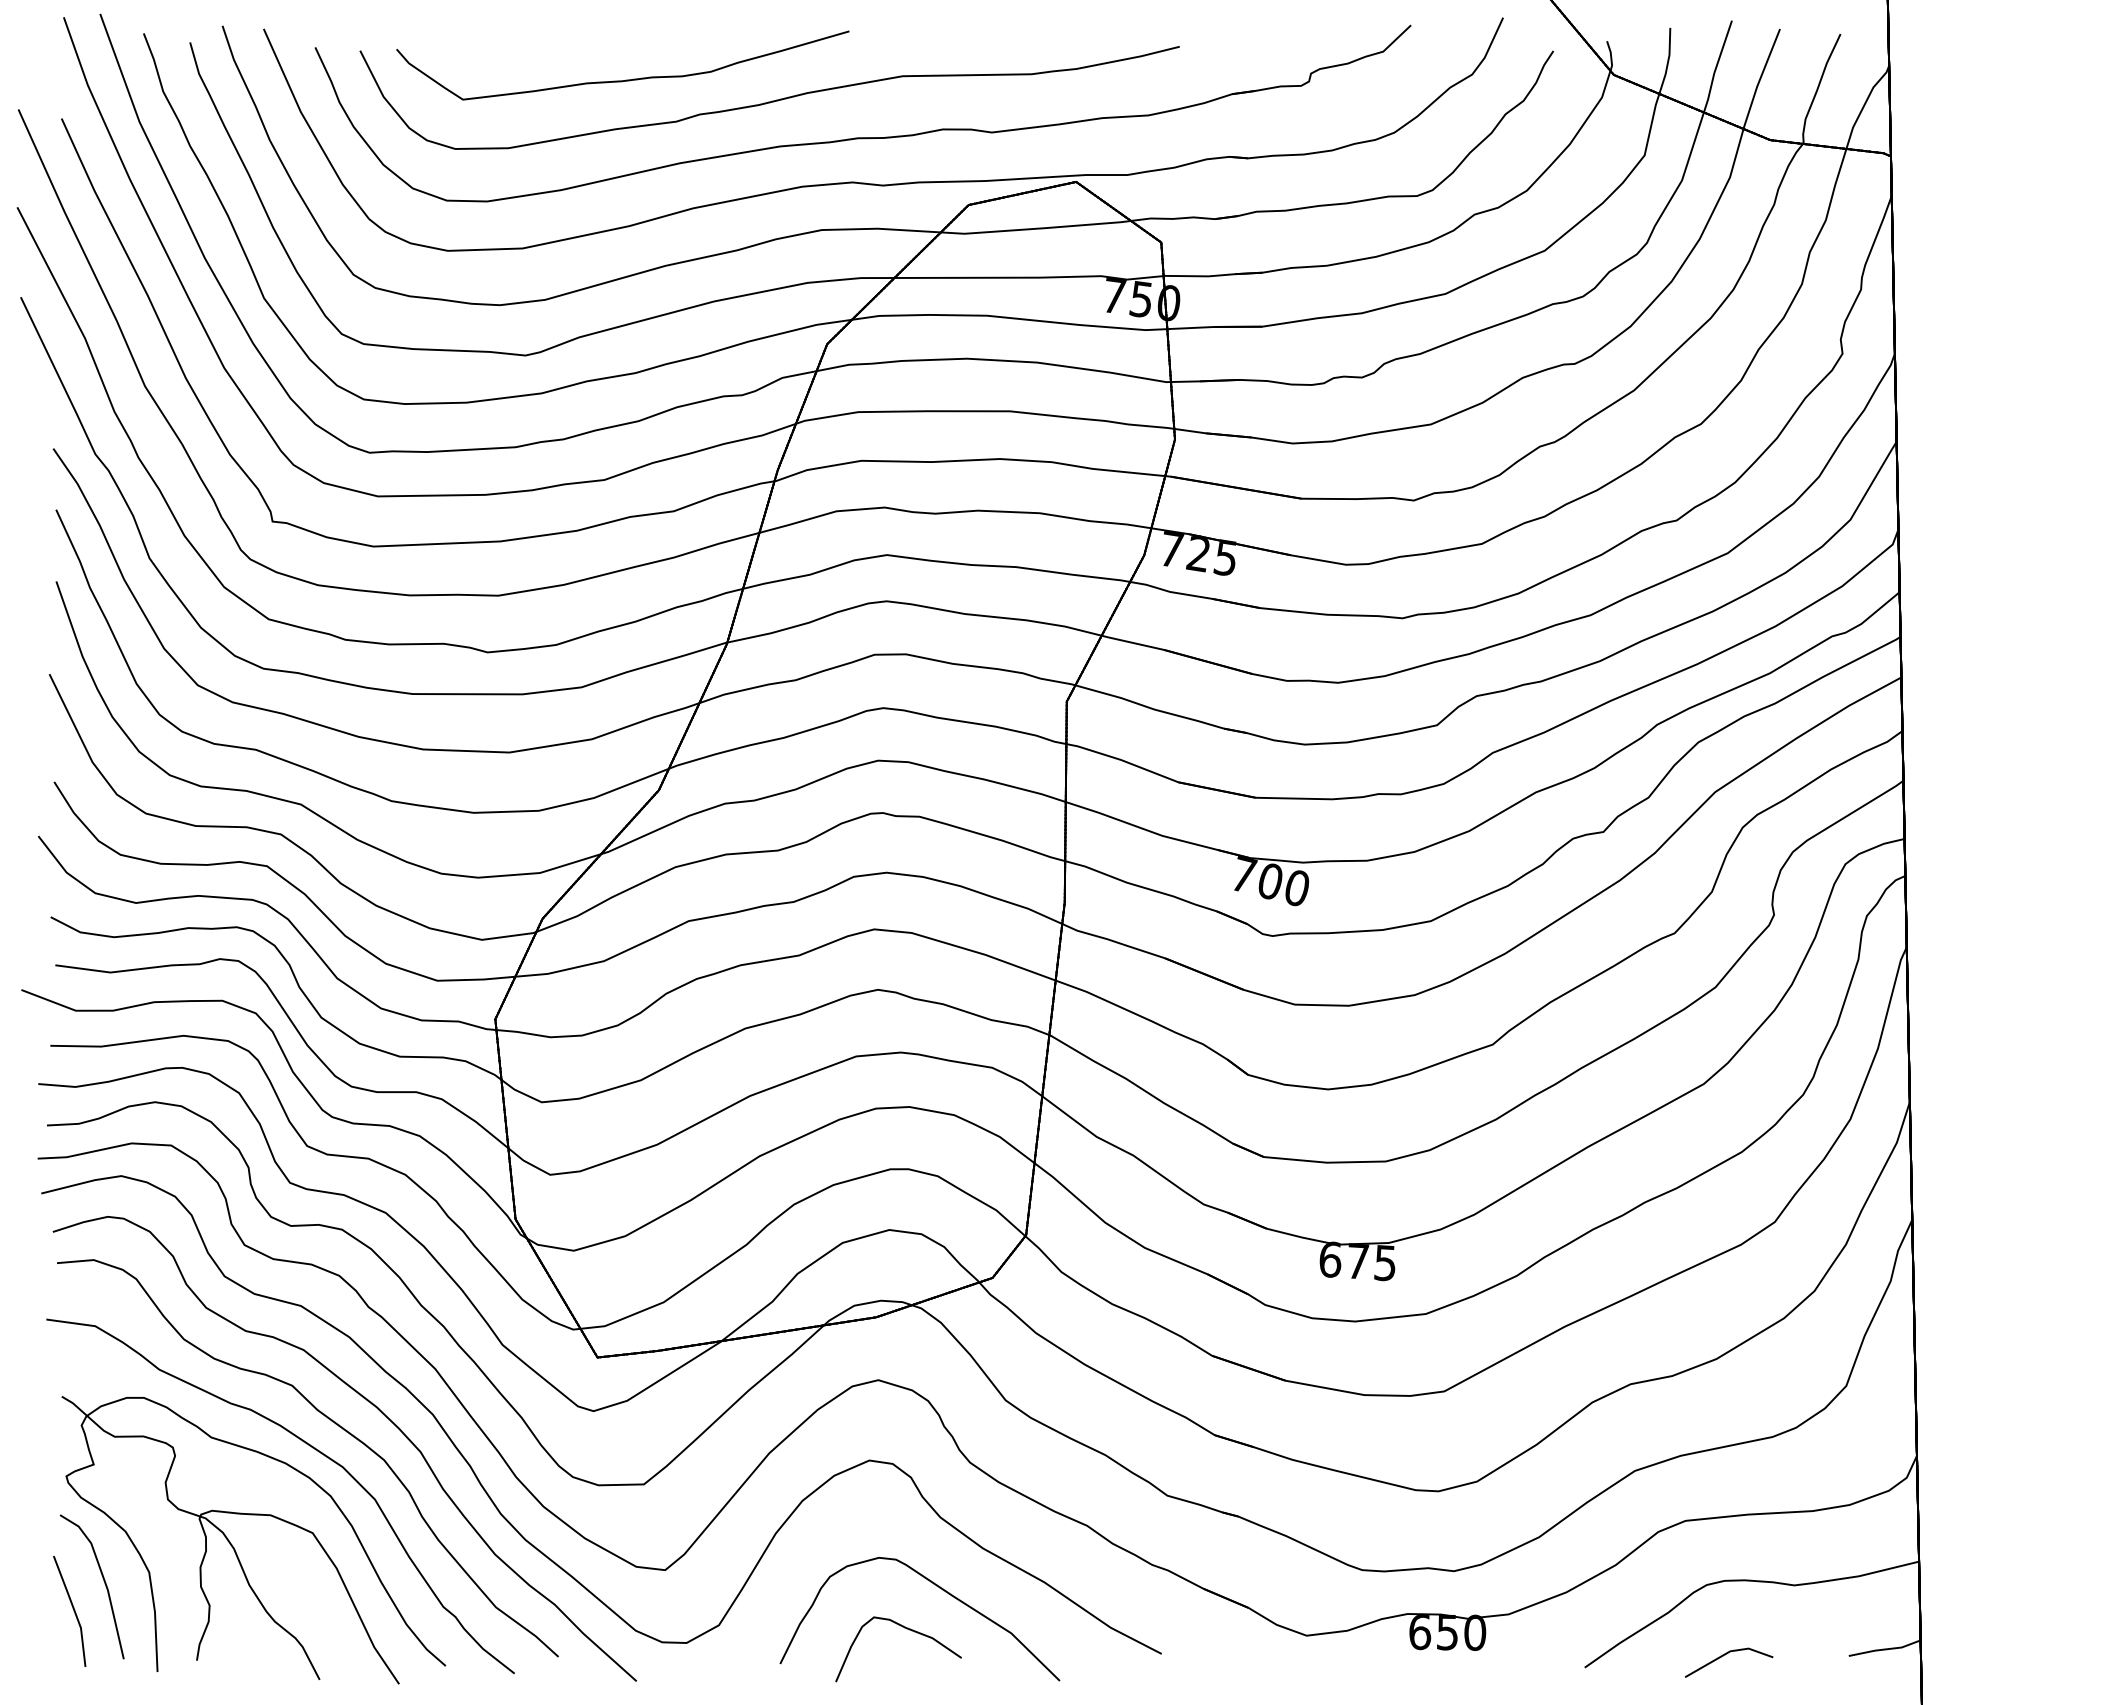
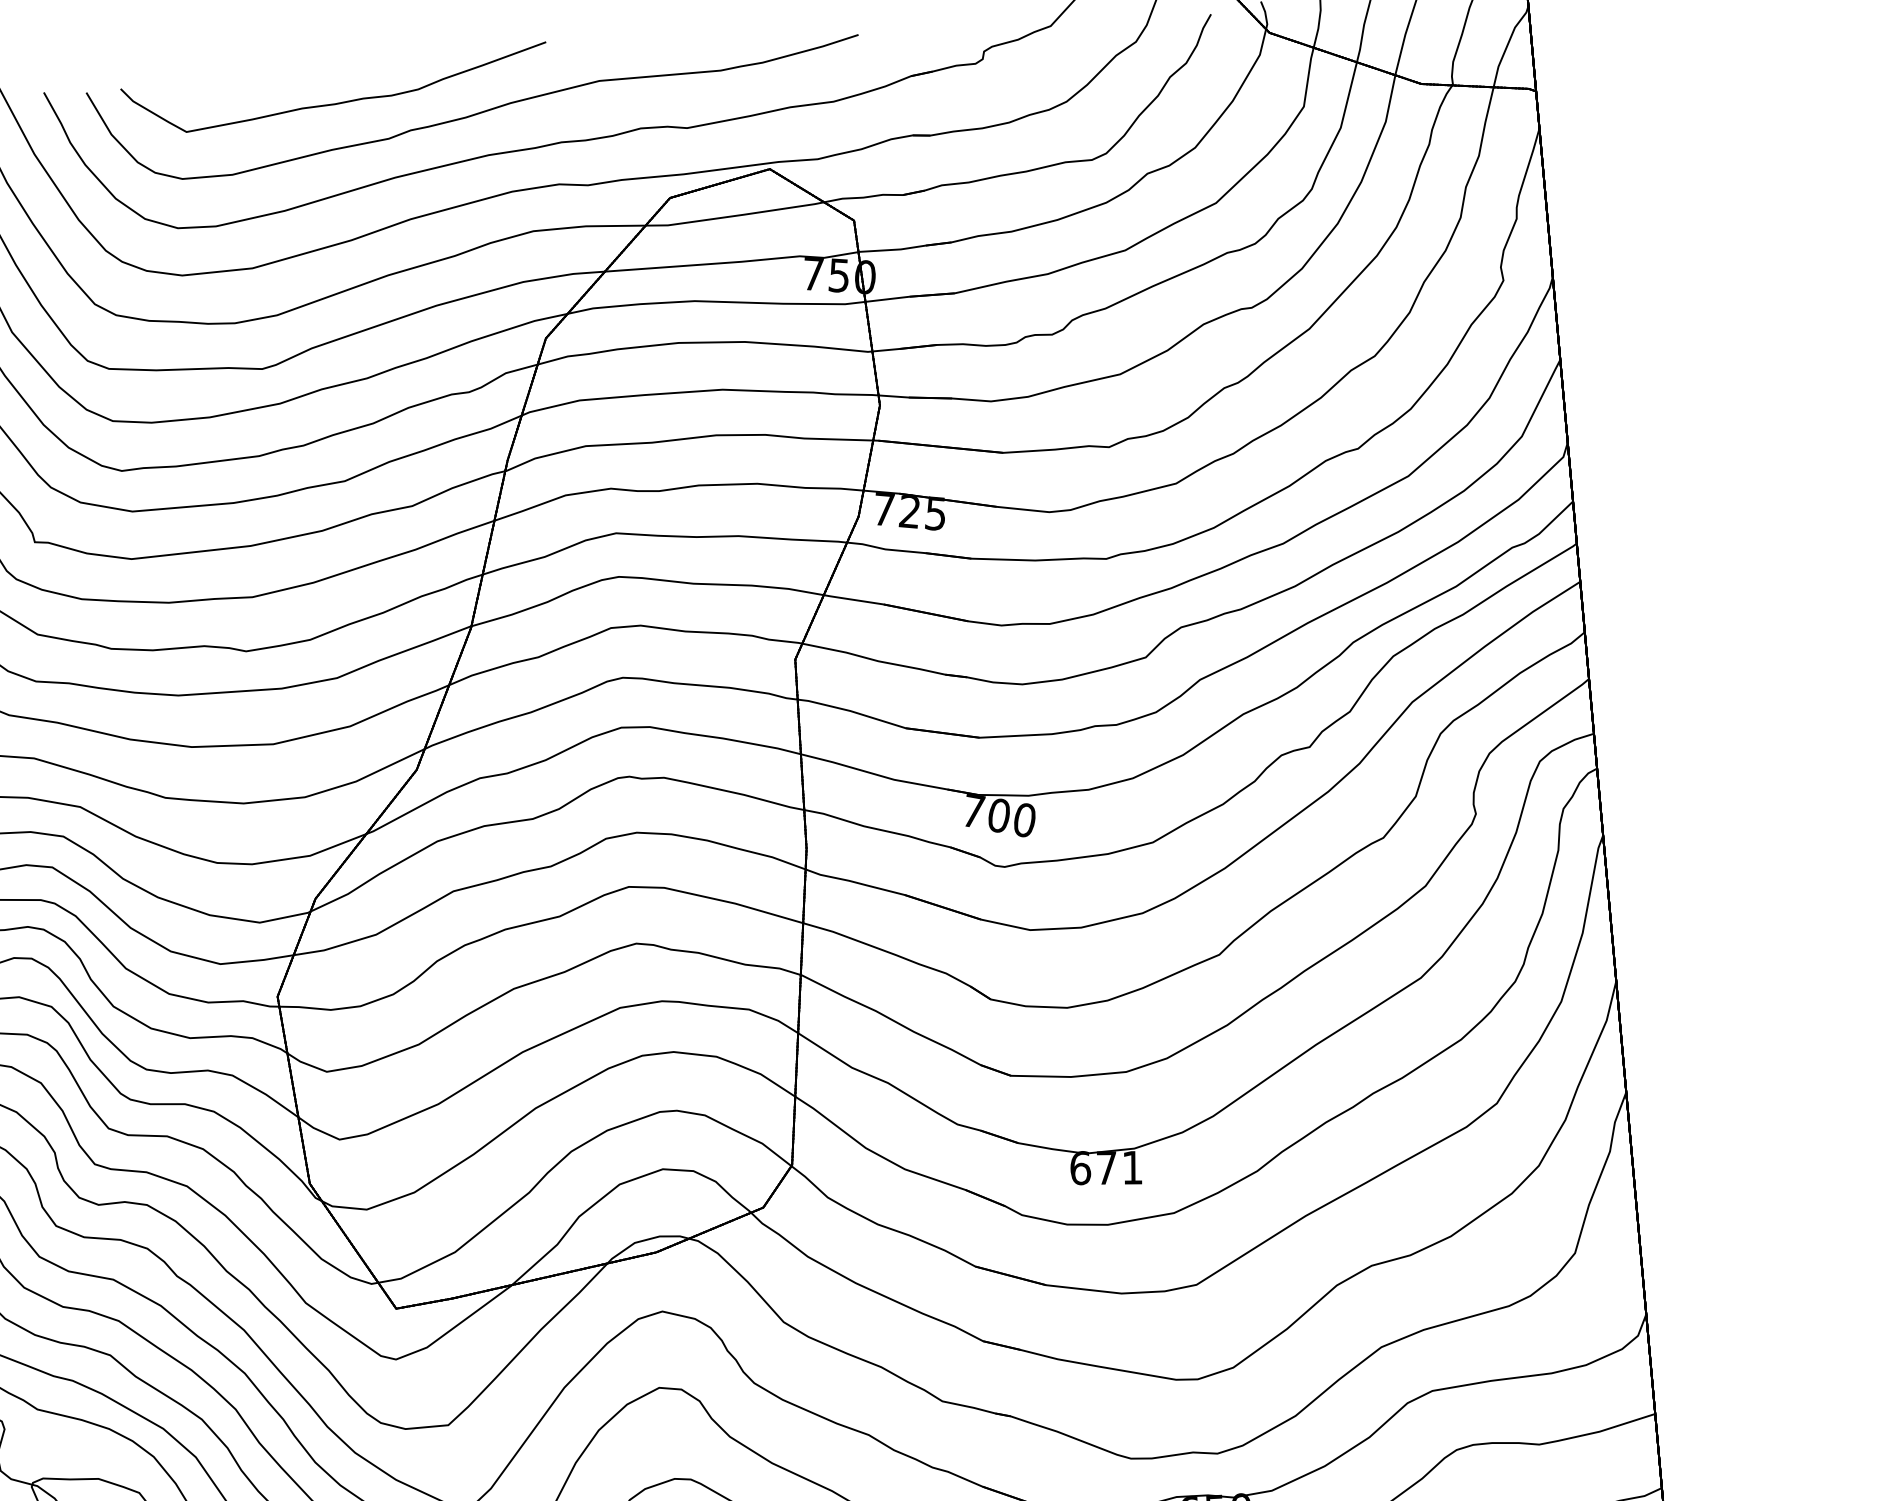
text: (1384, 1263) -> (1131, 1168), 675 -> 671

